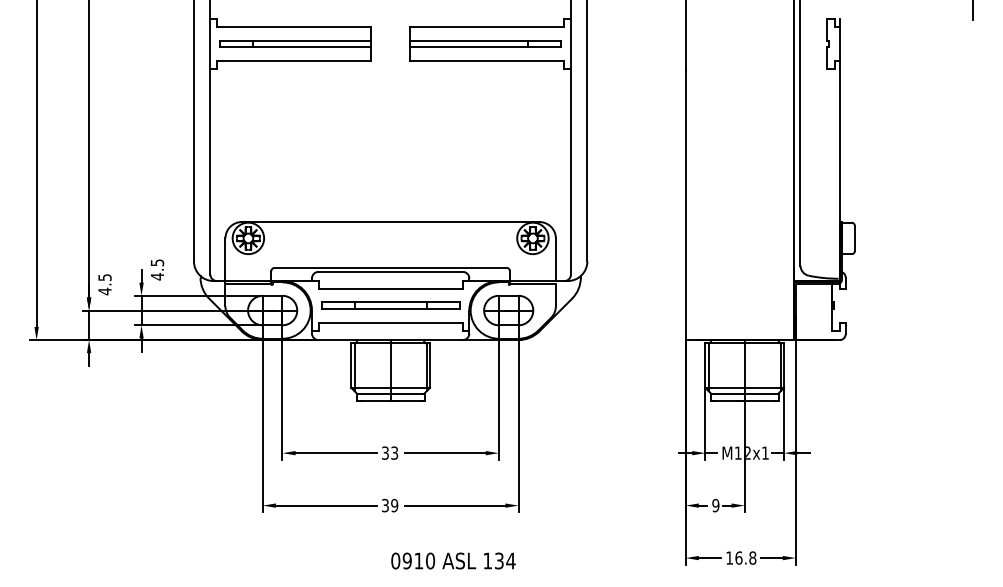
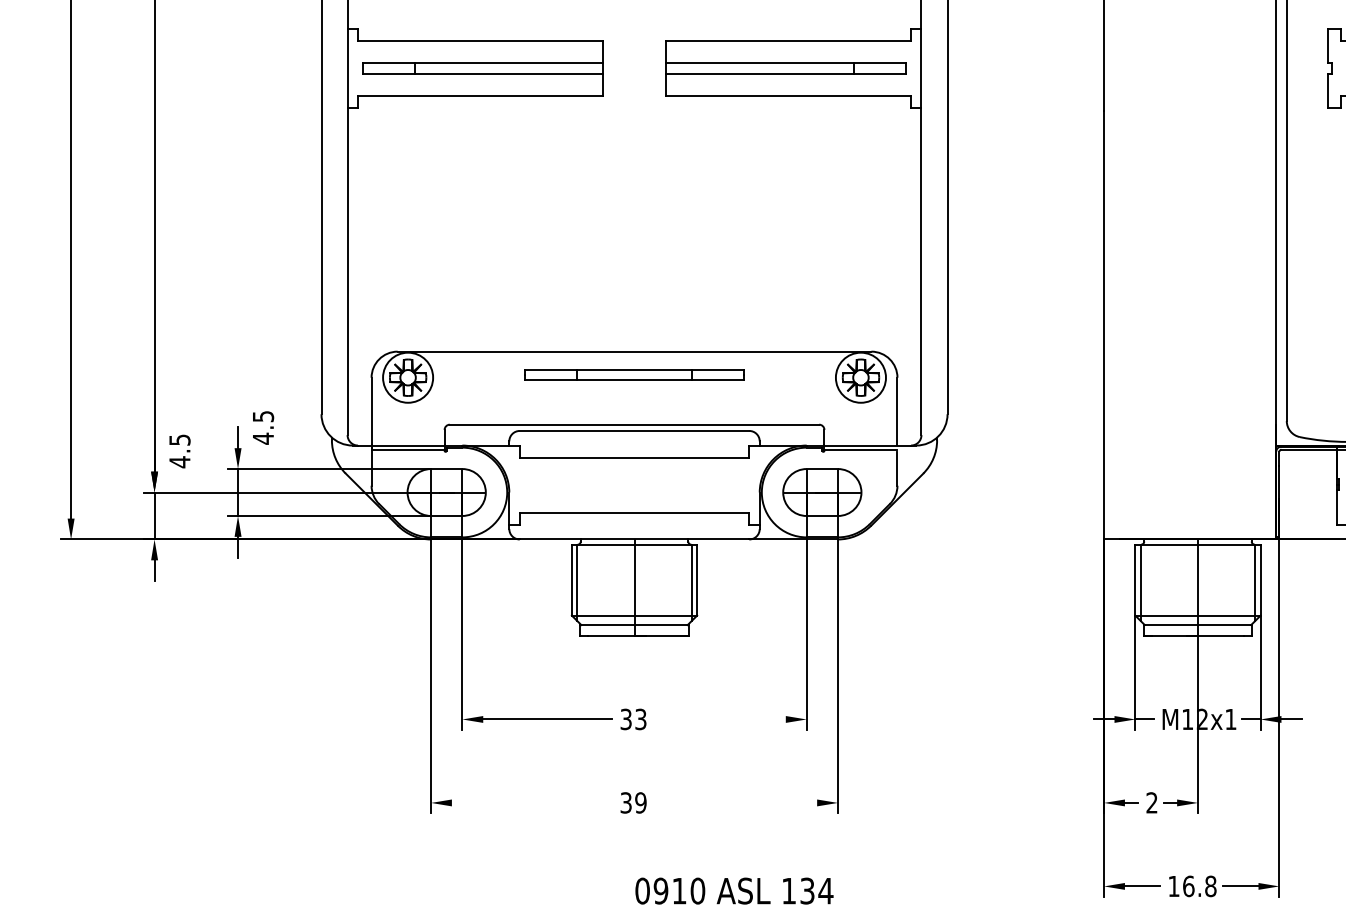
part: (390, 305) -> (634, 374), moved
line: (444, 453) -> (720, 719), removed
line: (325, 505) -> (530, 802), removed
line: (454, 505) -> (736, 802), removed
text: (715, 505) -> (1151, 802), 9 -> 2

